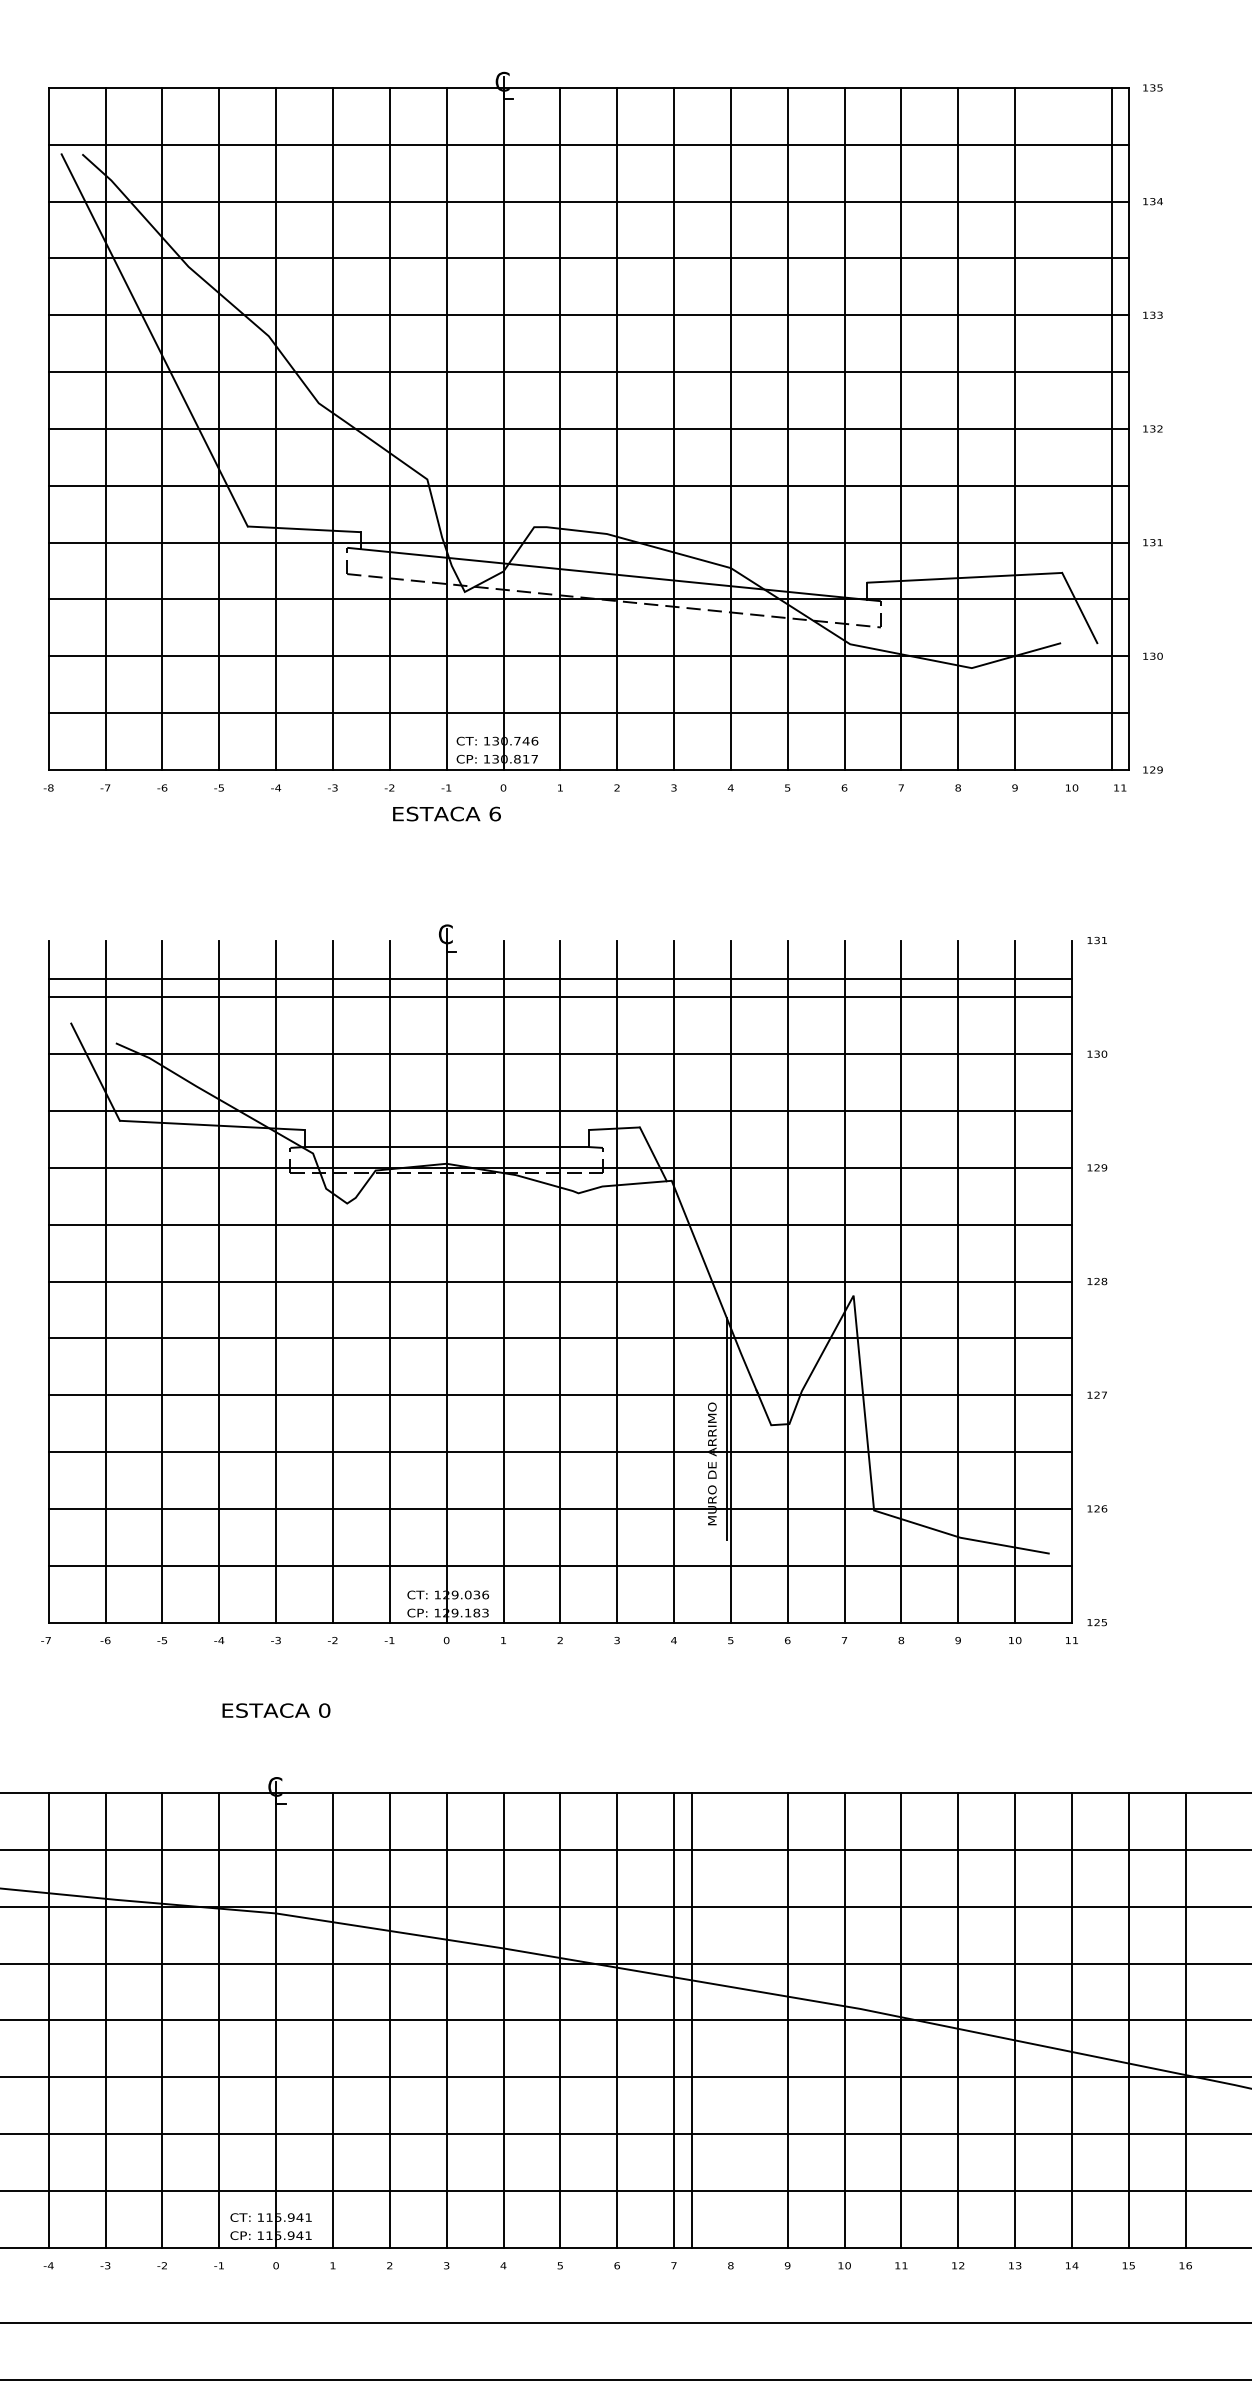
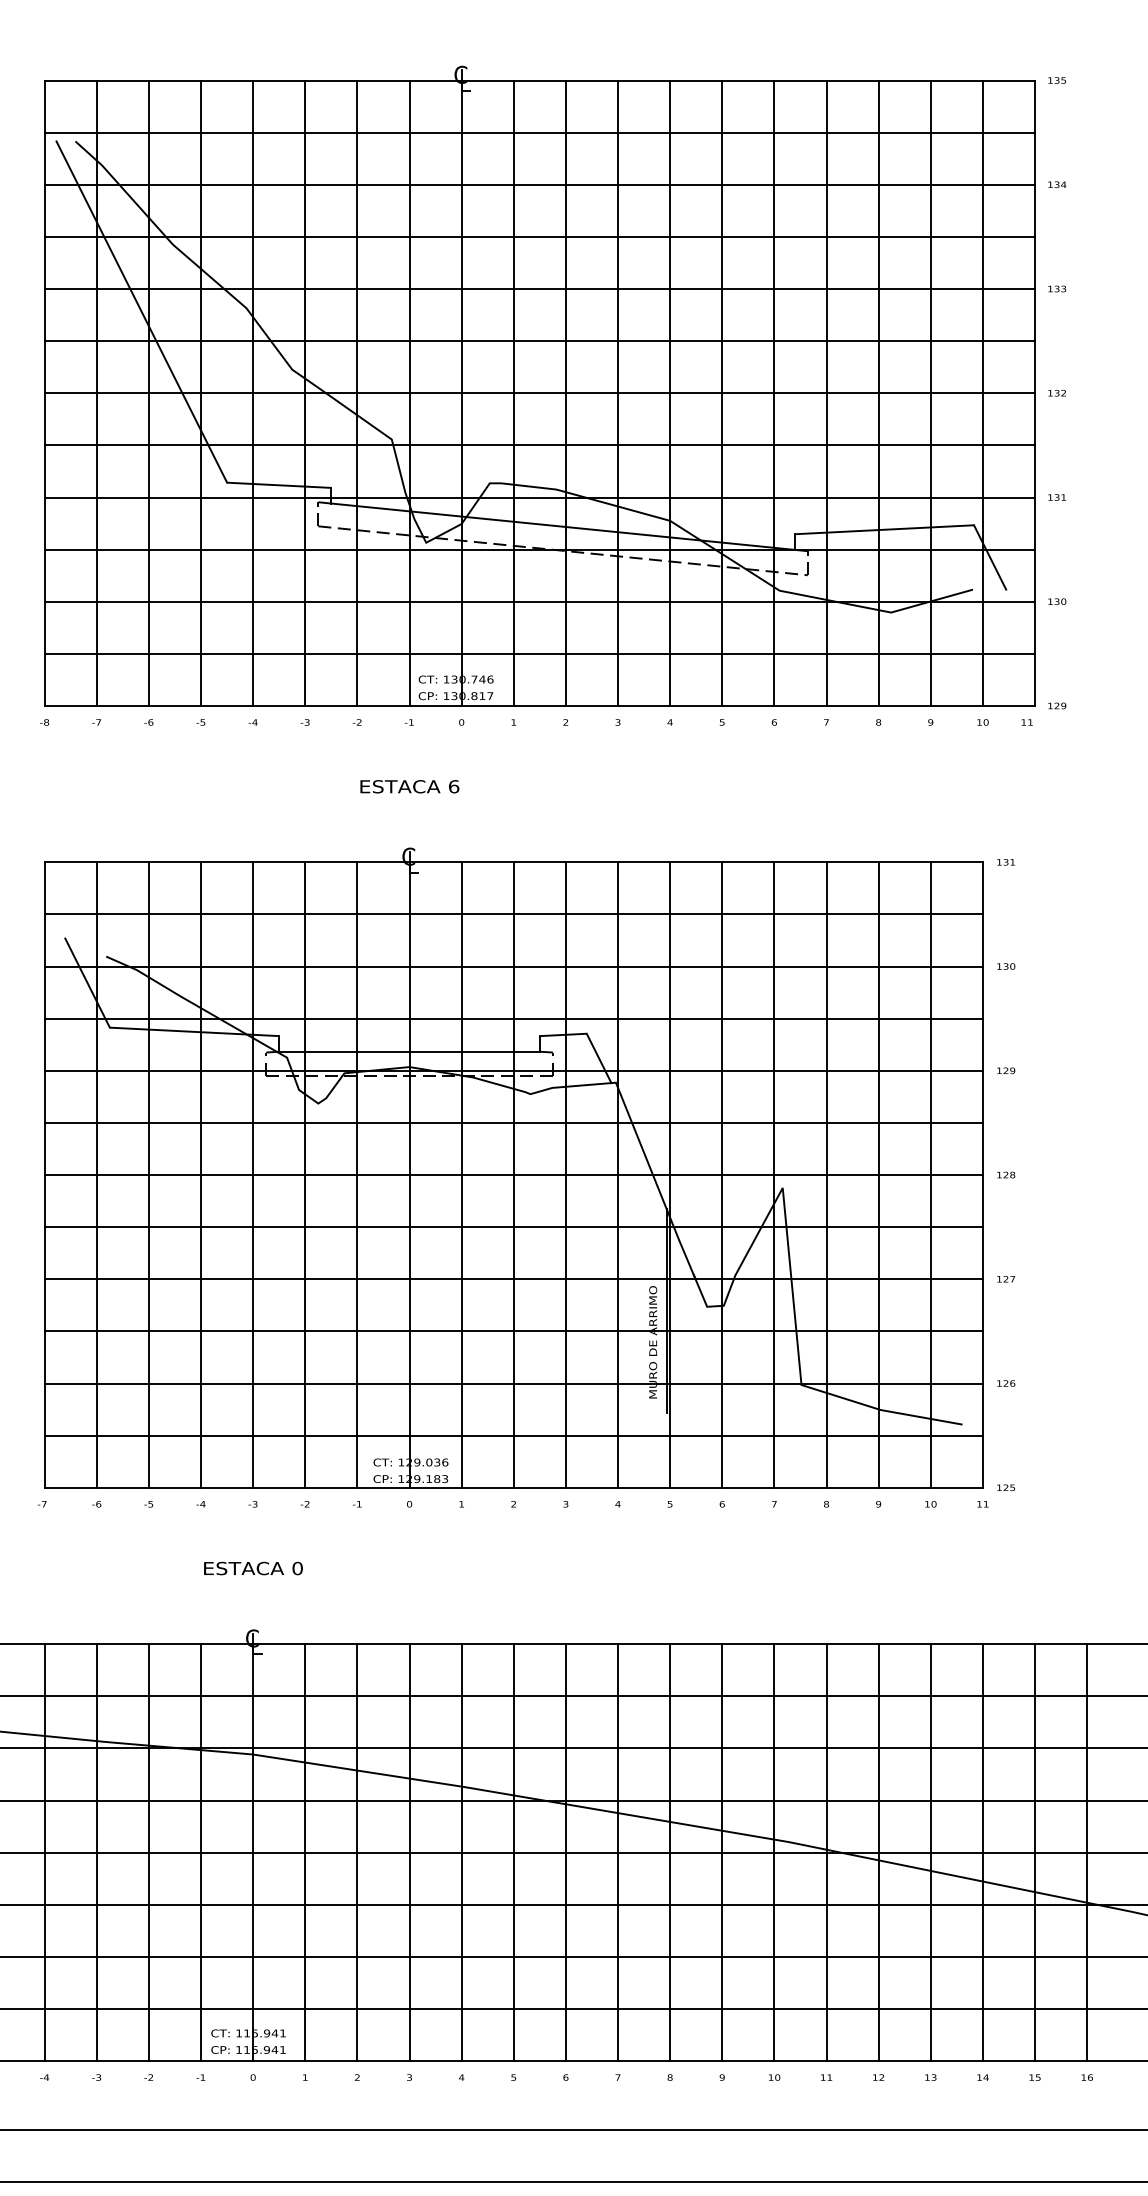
line: (1111, 428) -> (982, 392), moved
text: (446, 813) -> (409, 786), moved
line: (559, 978) -> (513, 862), moved
line: (691, 2020) -> (669, 1852), moved

